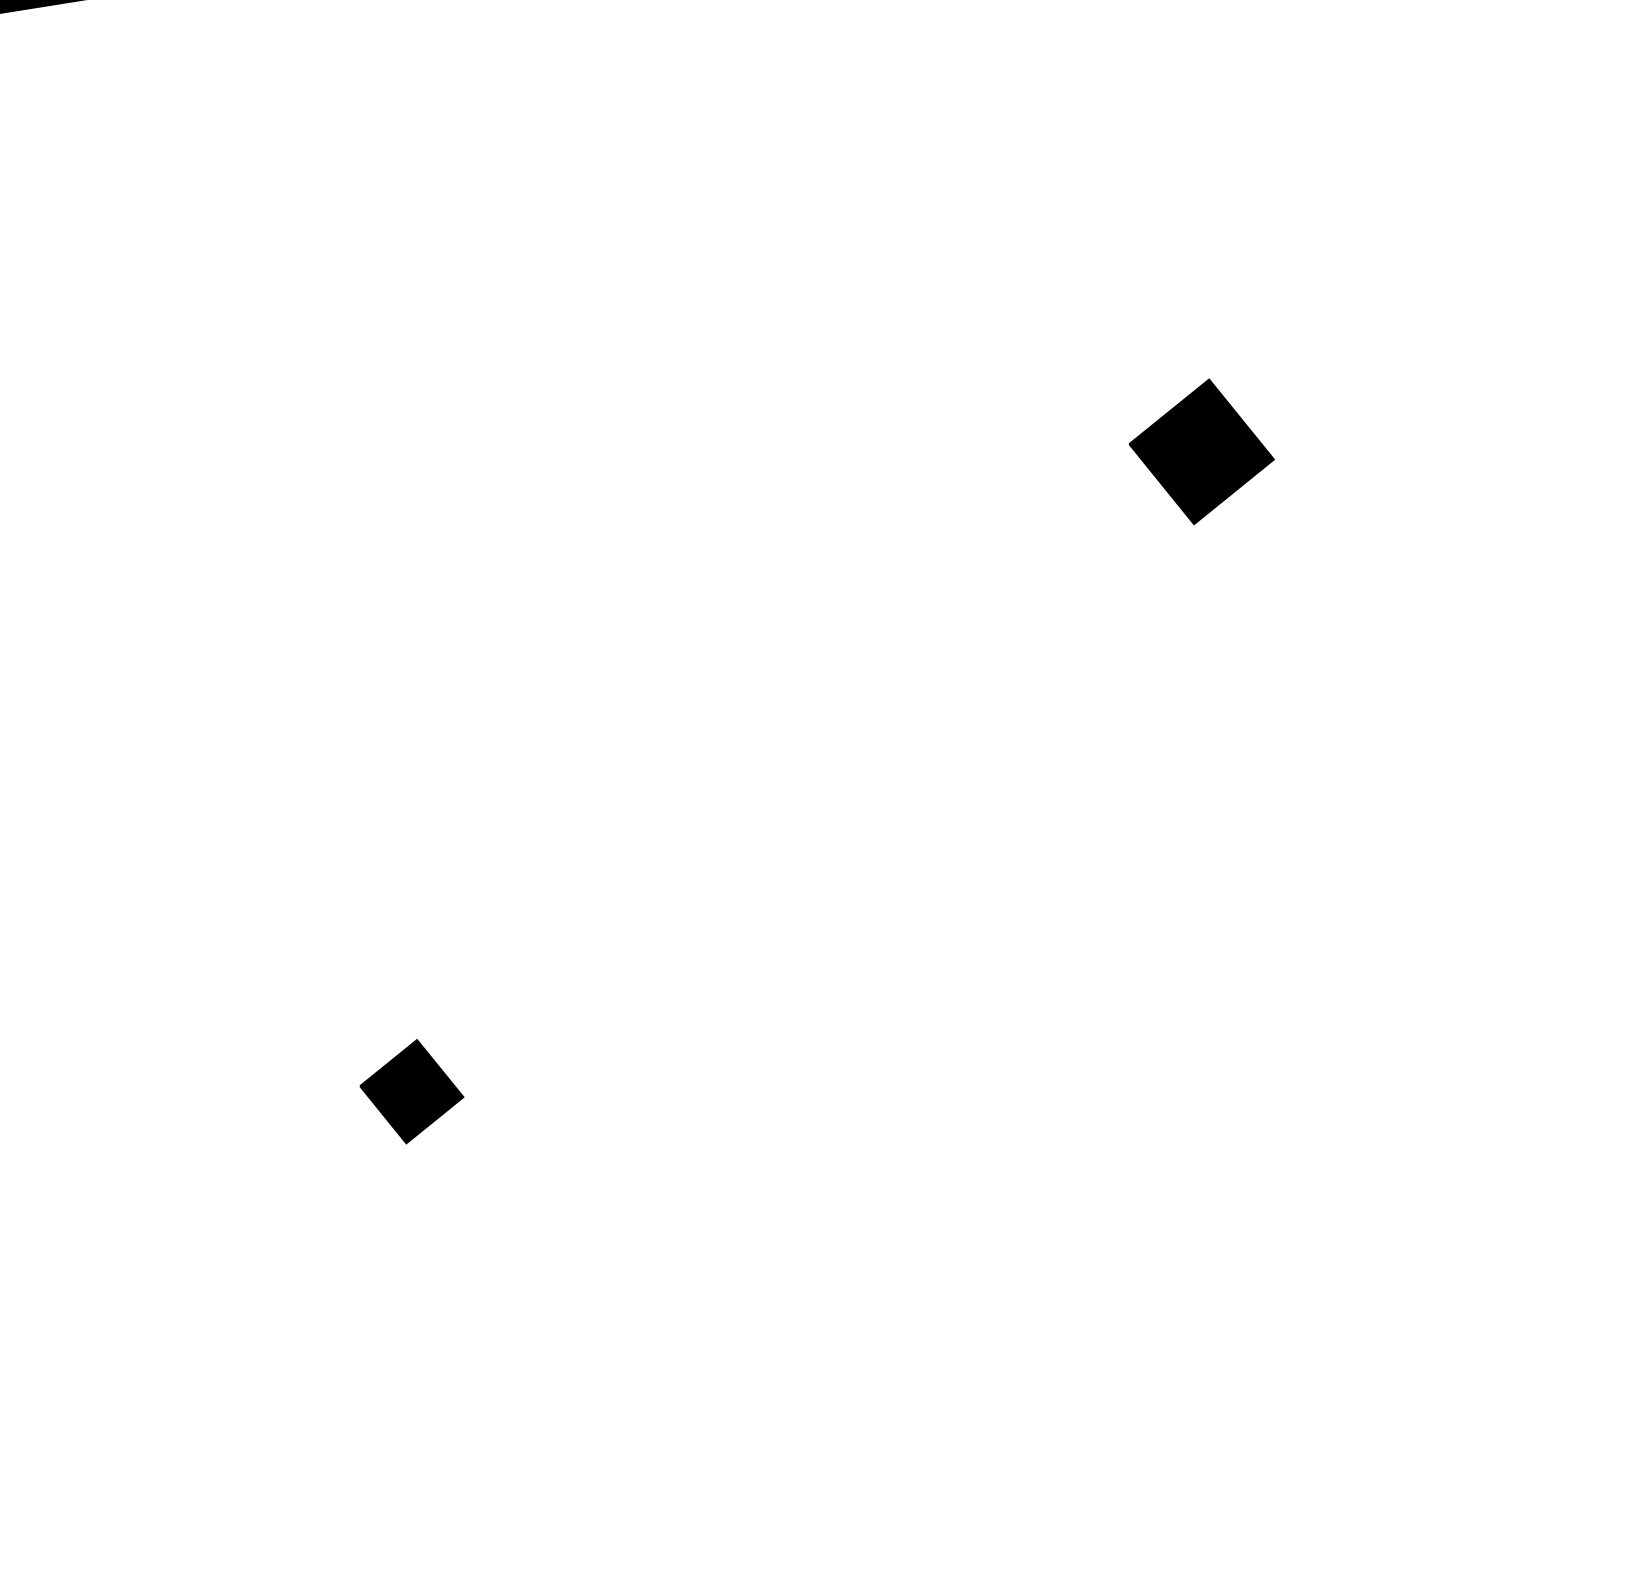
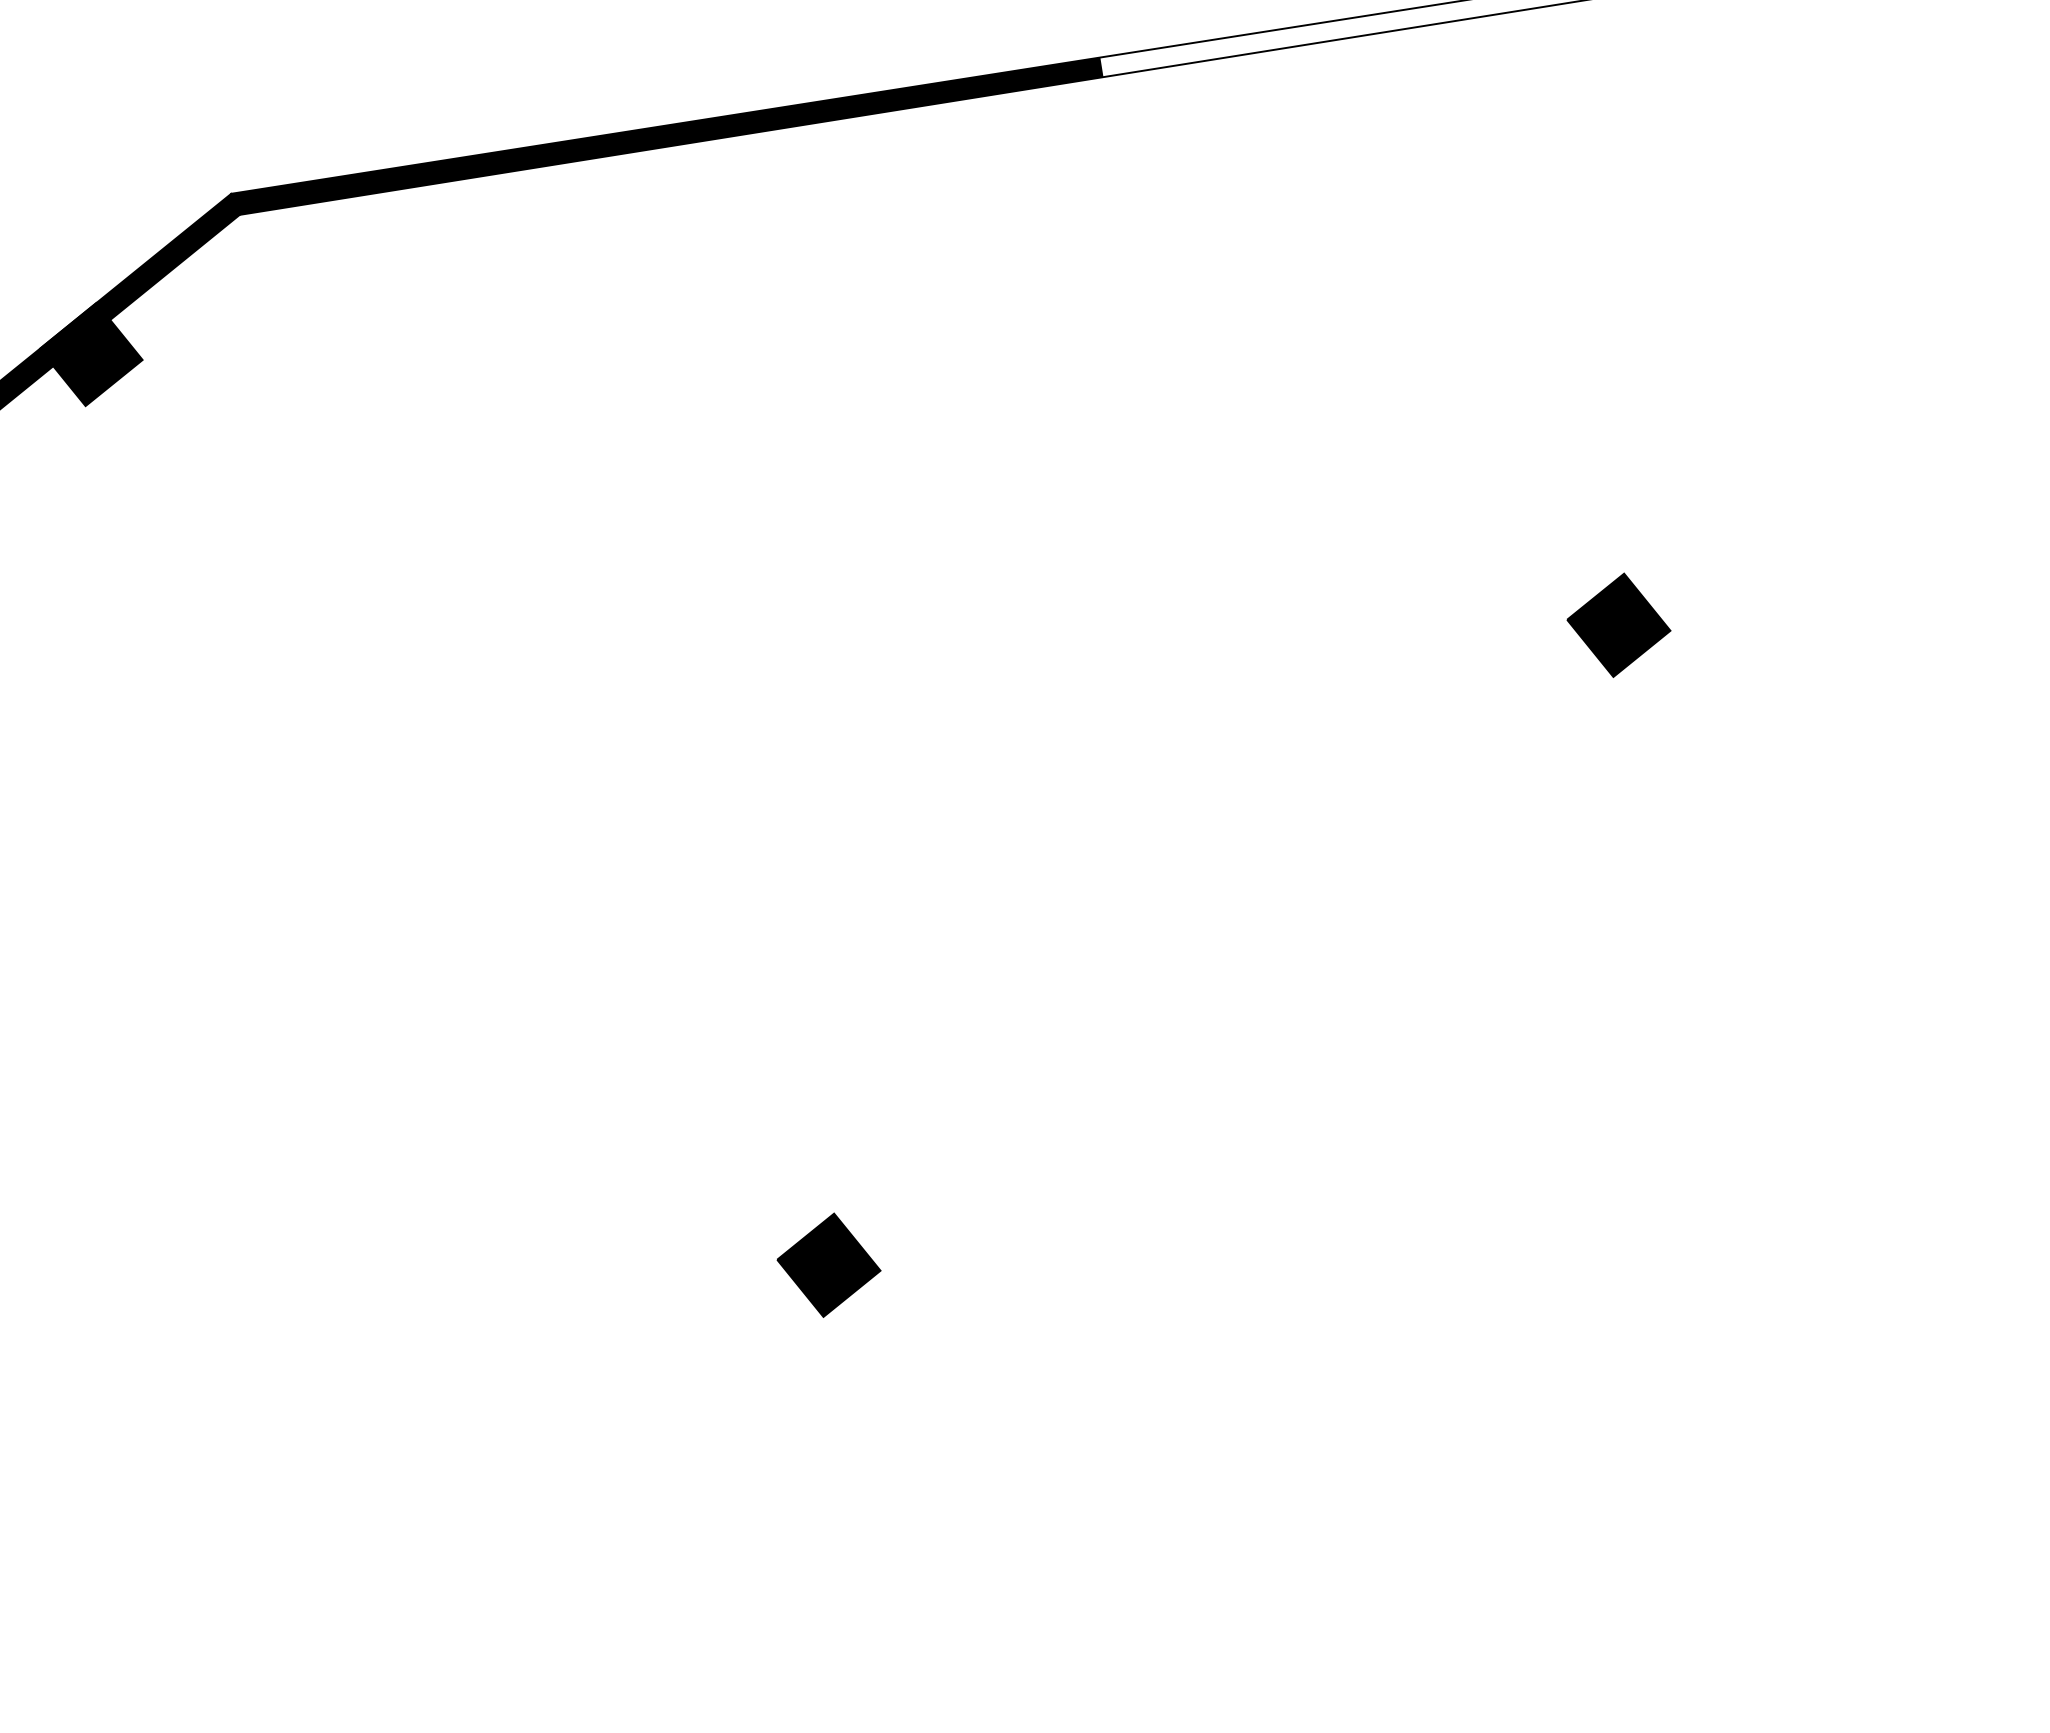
part: (1201, 450) -> (1618, 624), size x0.71

